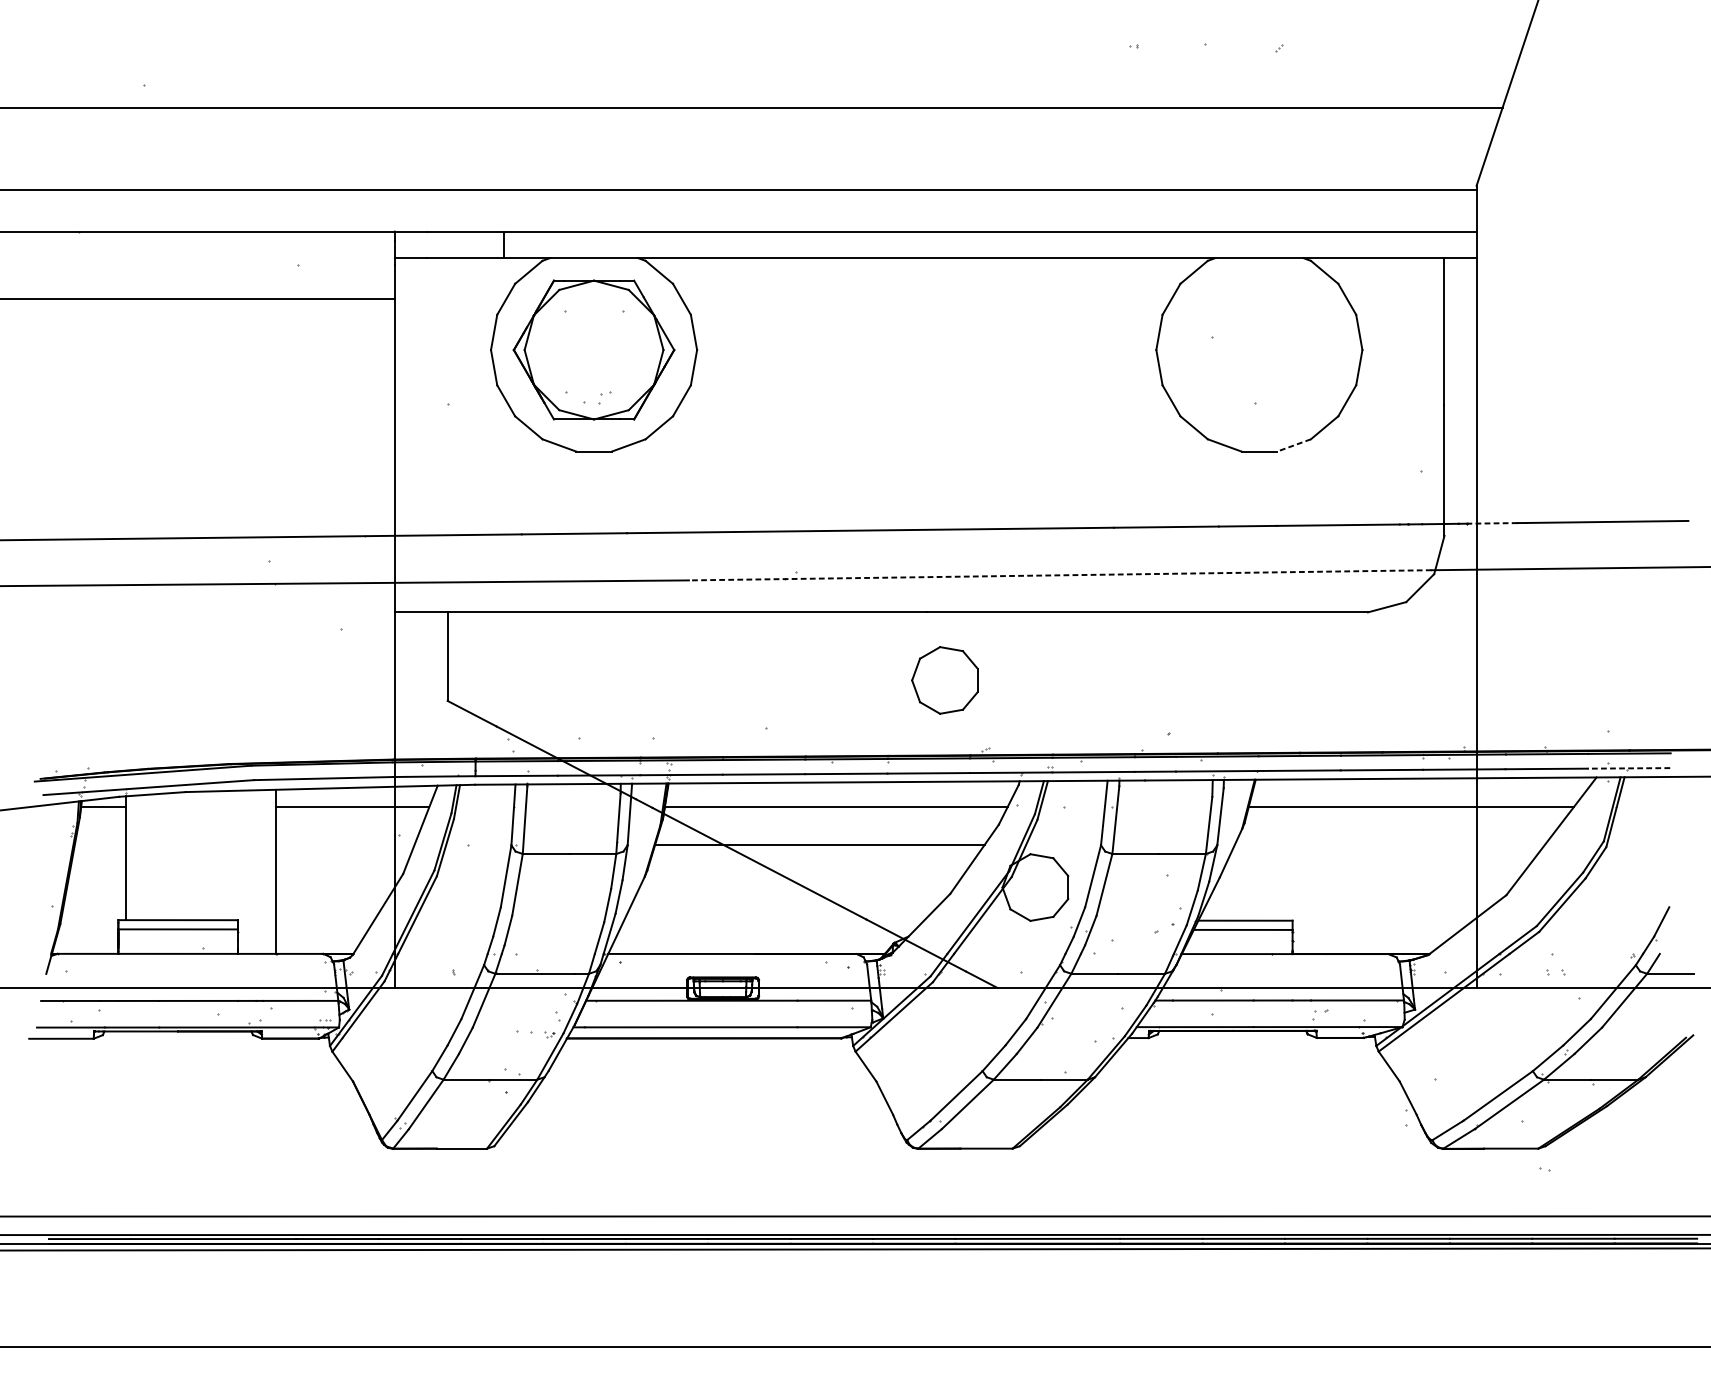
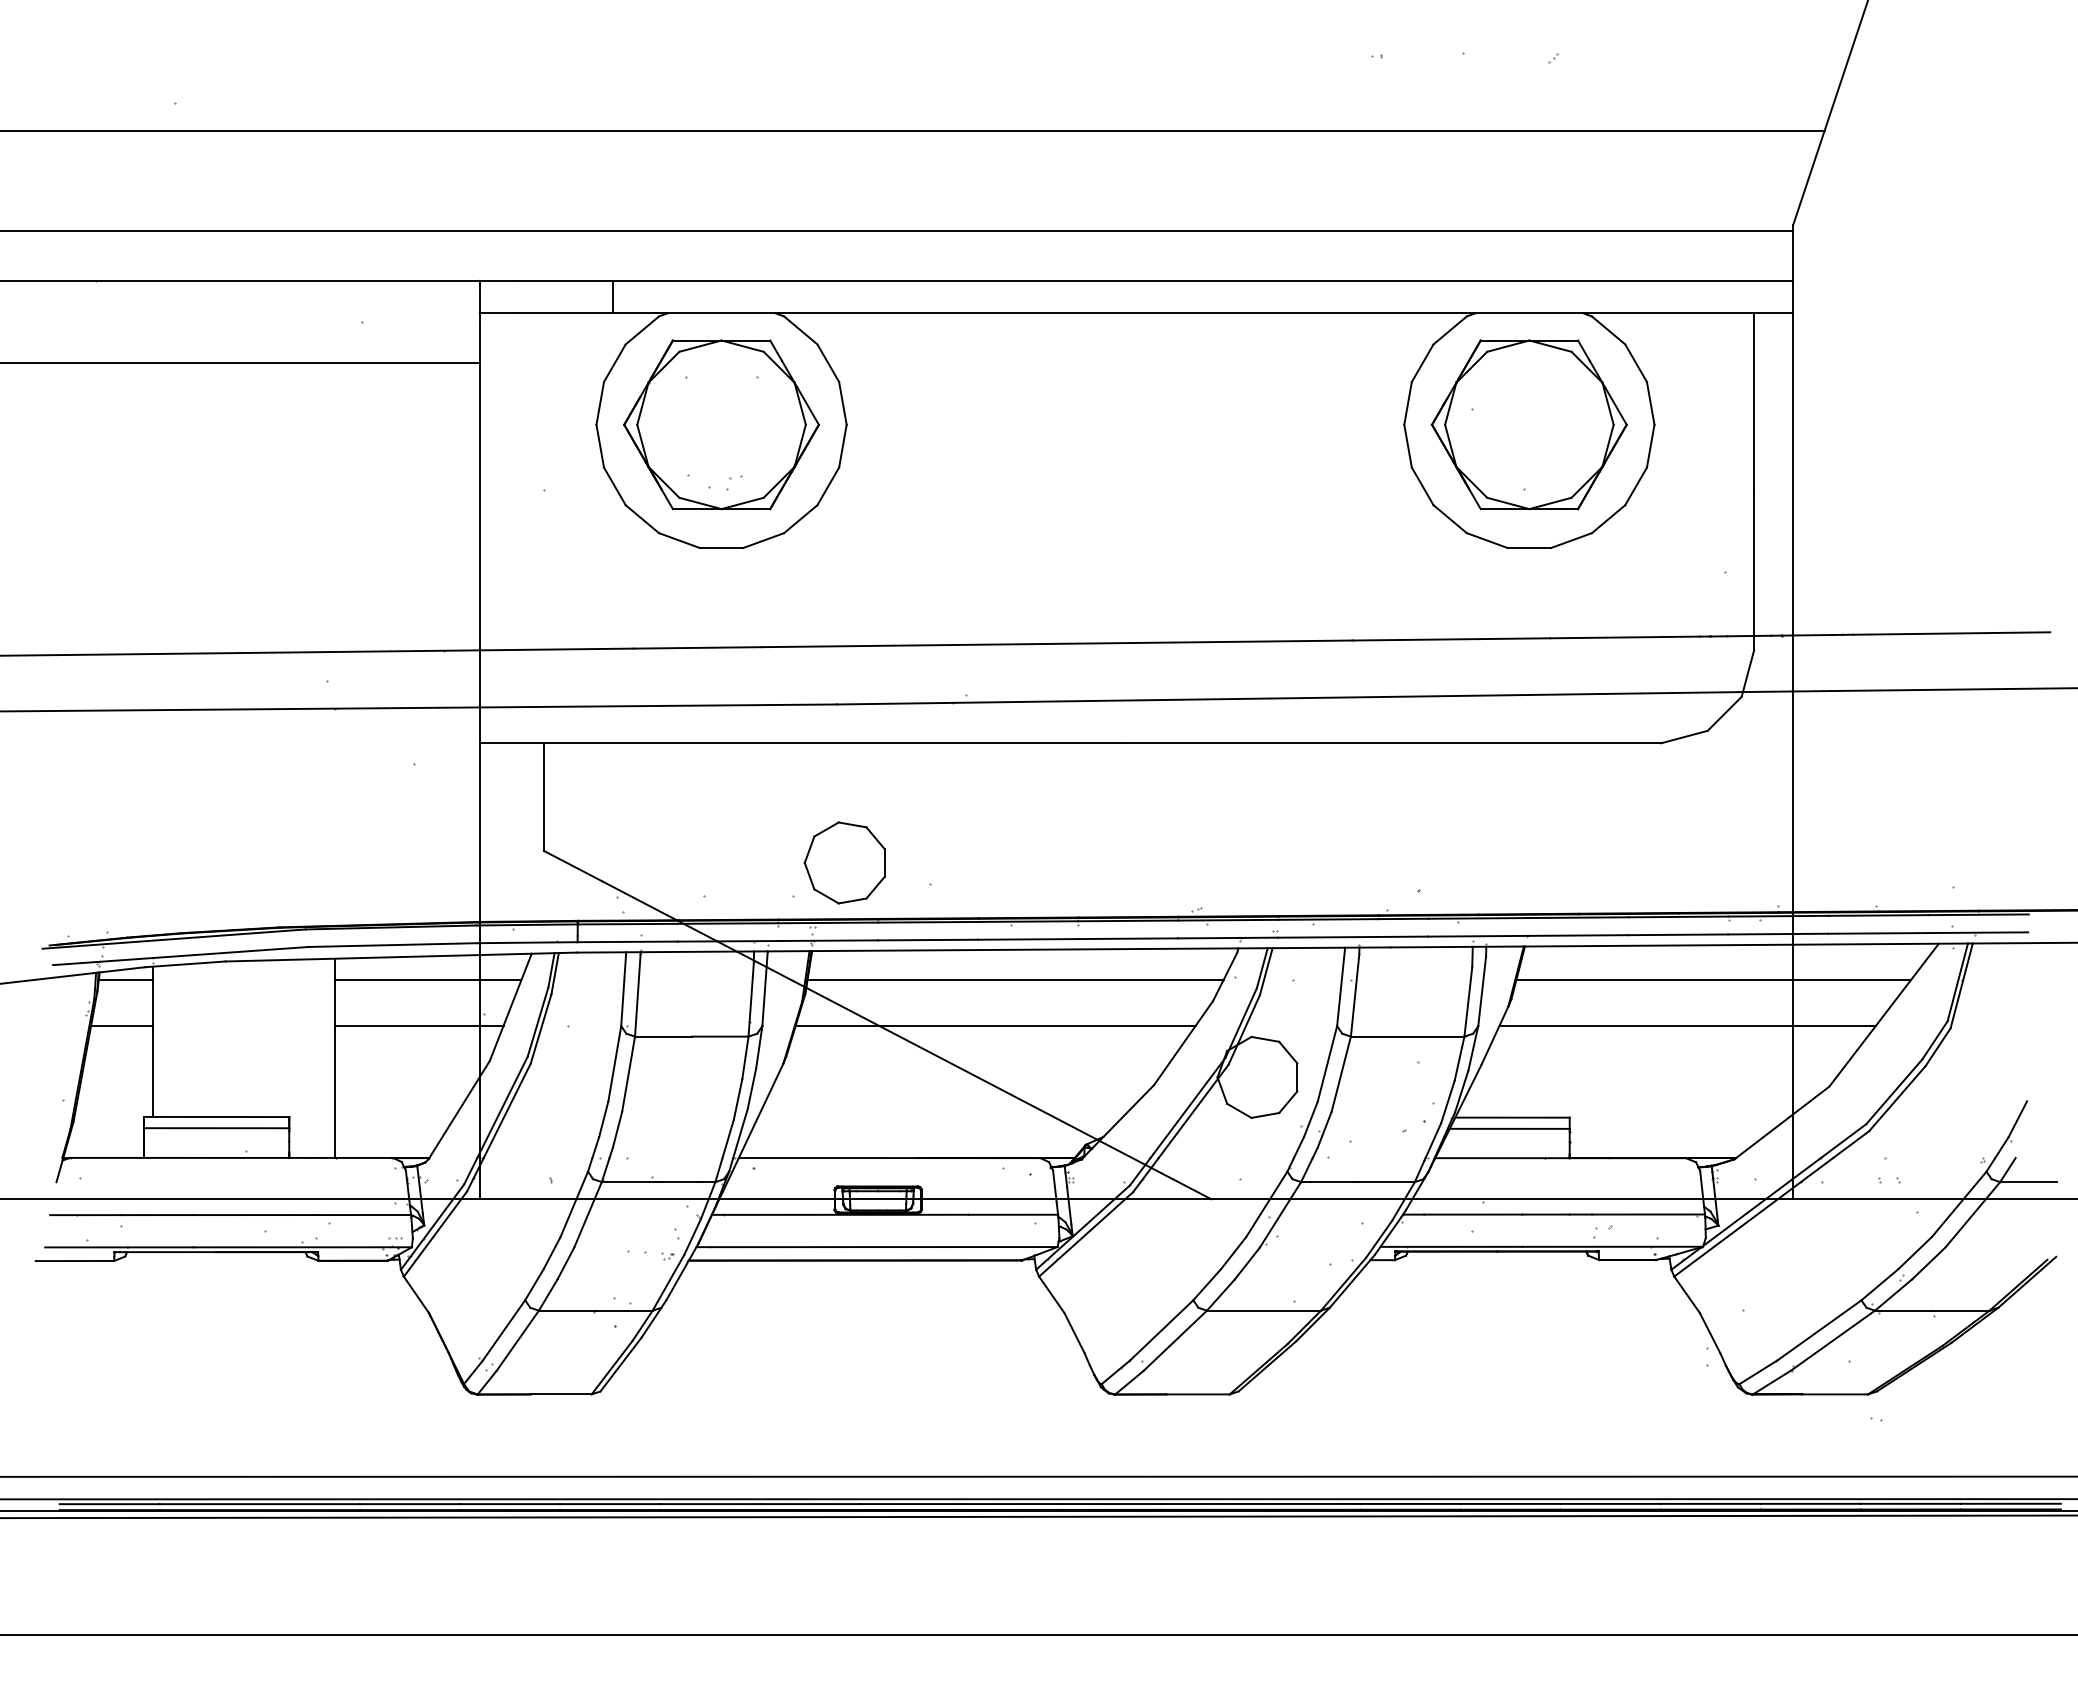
part: (1258, 349) -> (1528, 424), added
line: (1294, 445) -> (1571, 540), dashed -> solid
line: (1491, 523) -> (1811, 635), dashed -> solid
line: (1060, 575) -> (1287, 698), dashed -> solid
part: (944, 680) -> (844, 862), moved
line: (1628, 768) -> (1977, 932), dashed -> solid
line: (100, 844) -> (122, 1025), added
line: (344, 844) -> (418, 1025), added
line: (1389, 844) -> (1687, 1025), added

